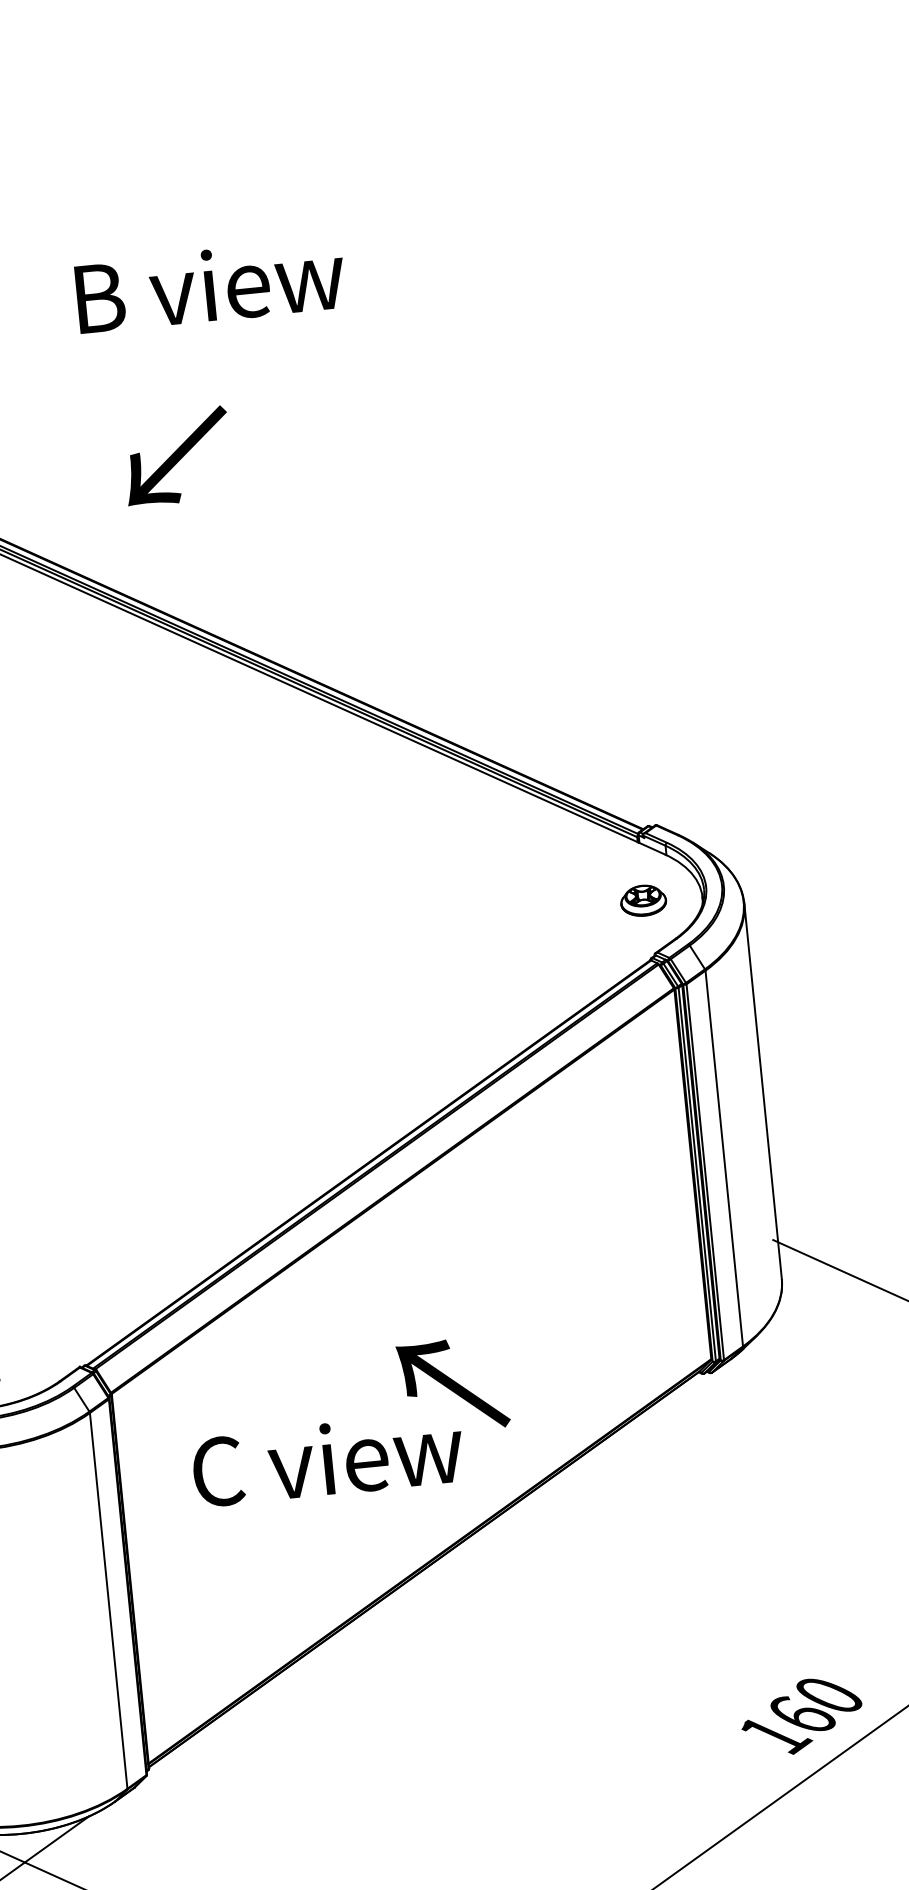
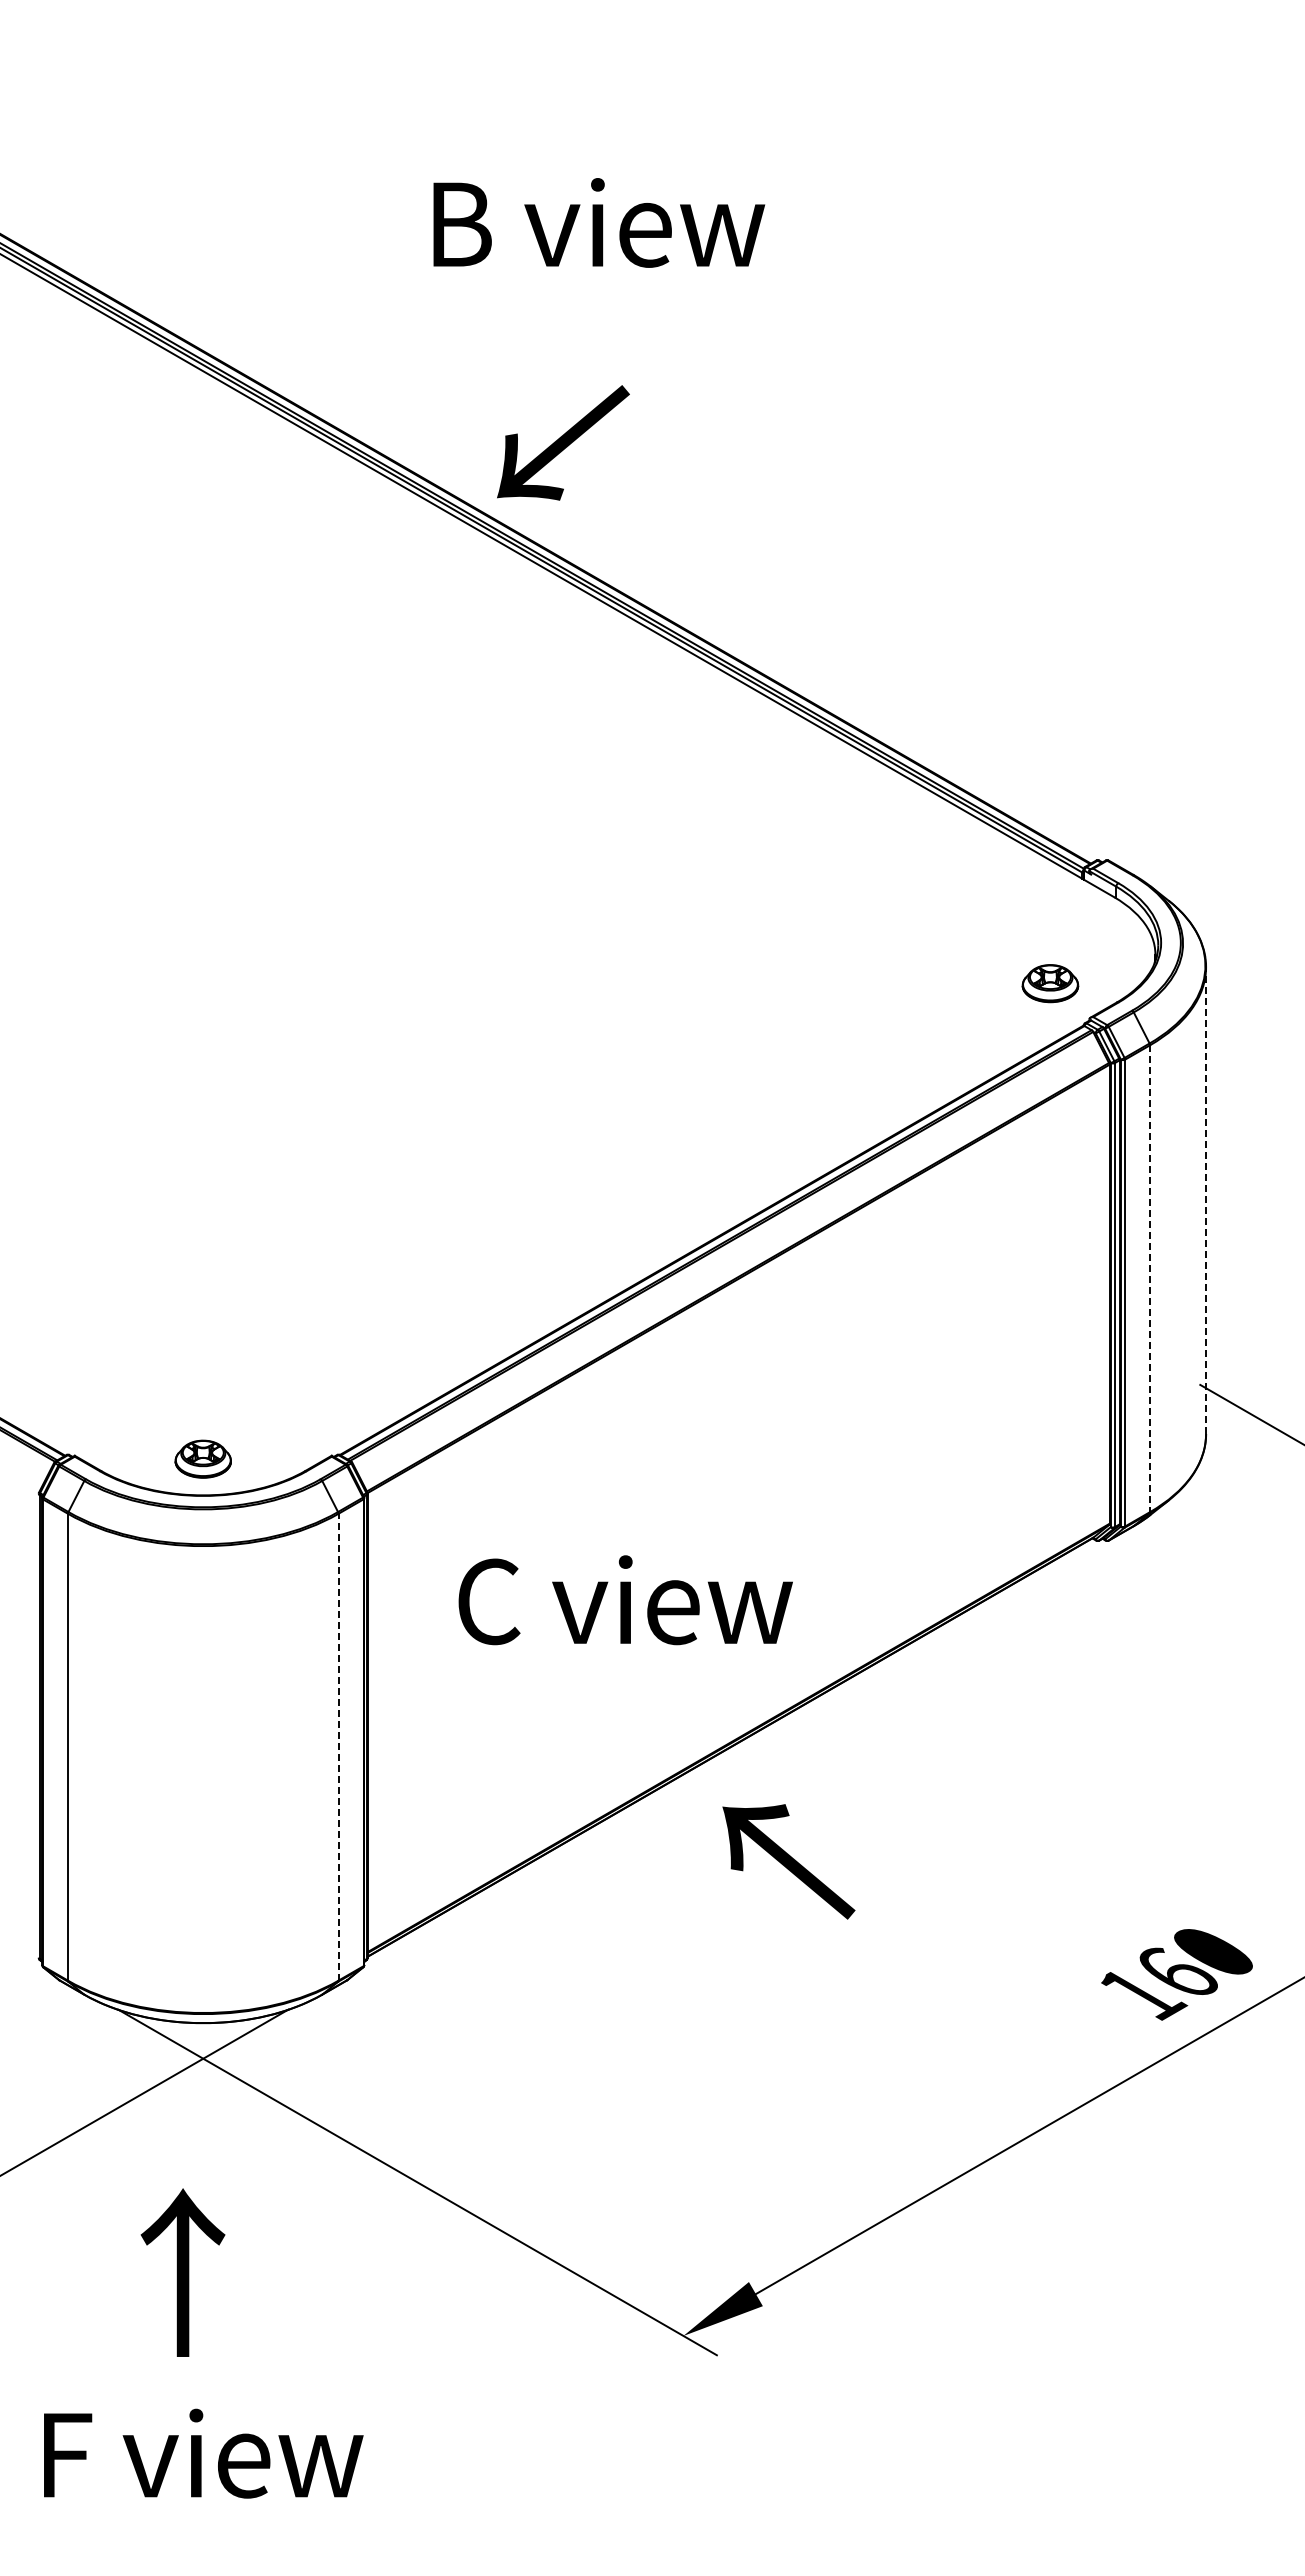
text: (210, 285) -> (599, 222), moved
text: (177, 456) -> (563, 442), moved
part: (643, 900) -> (1050, 983), moved
line: (763, 1091) -> (1206, 1200), solid -> dashed
line: (724, 1159) -> (1150, 1279), solid -> dashed
text: (452, 1385) -> (788, 1861), moved
line: (108, 1600) -> (338, 1746), solid -> dashed

